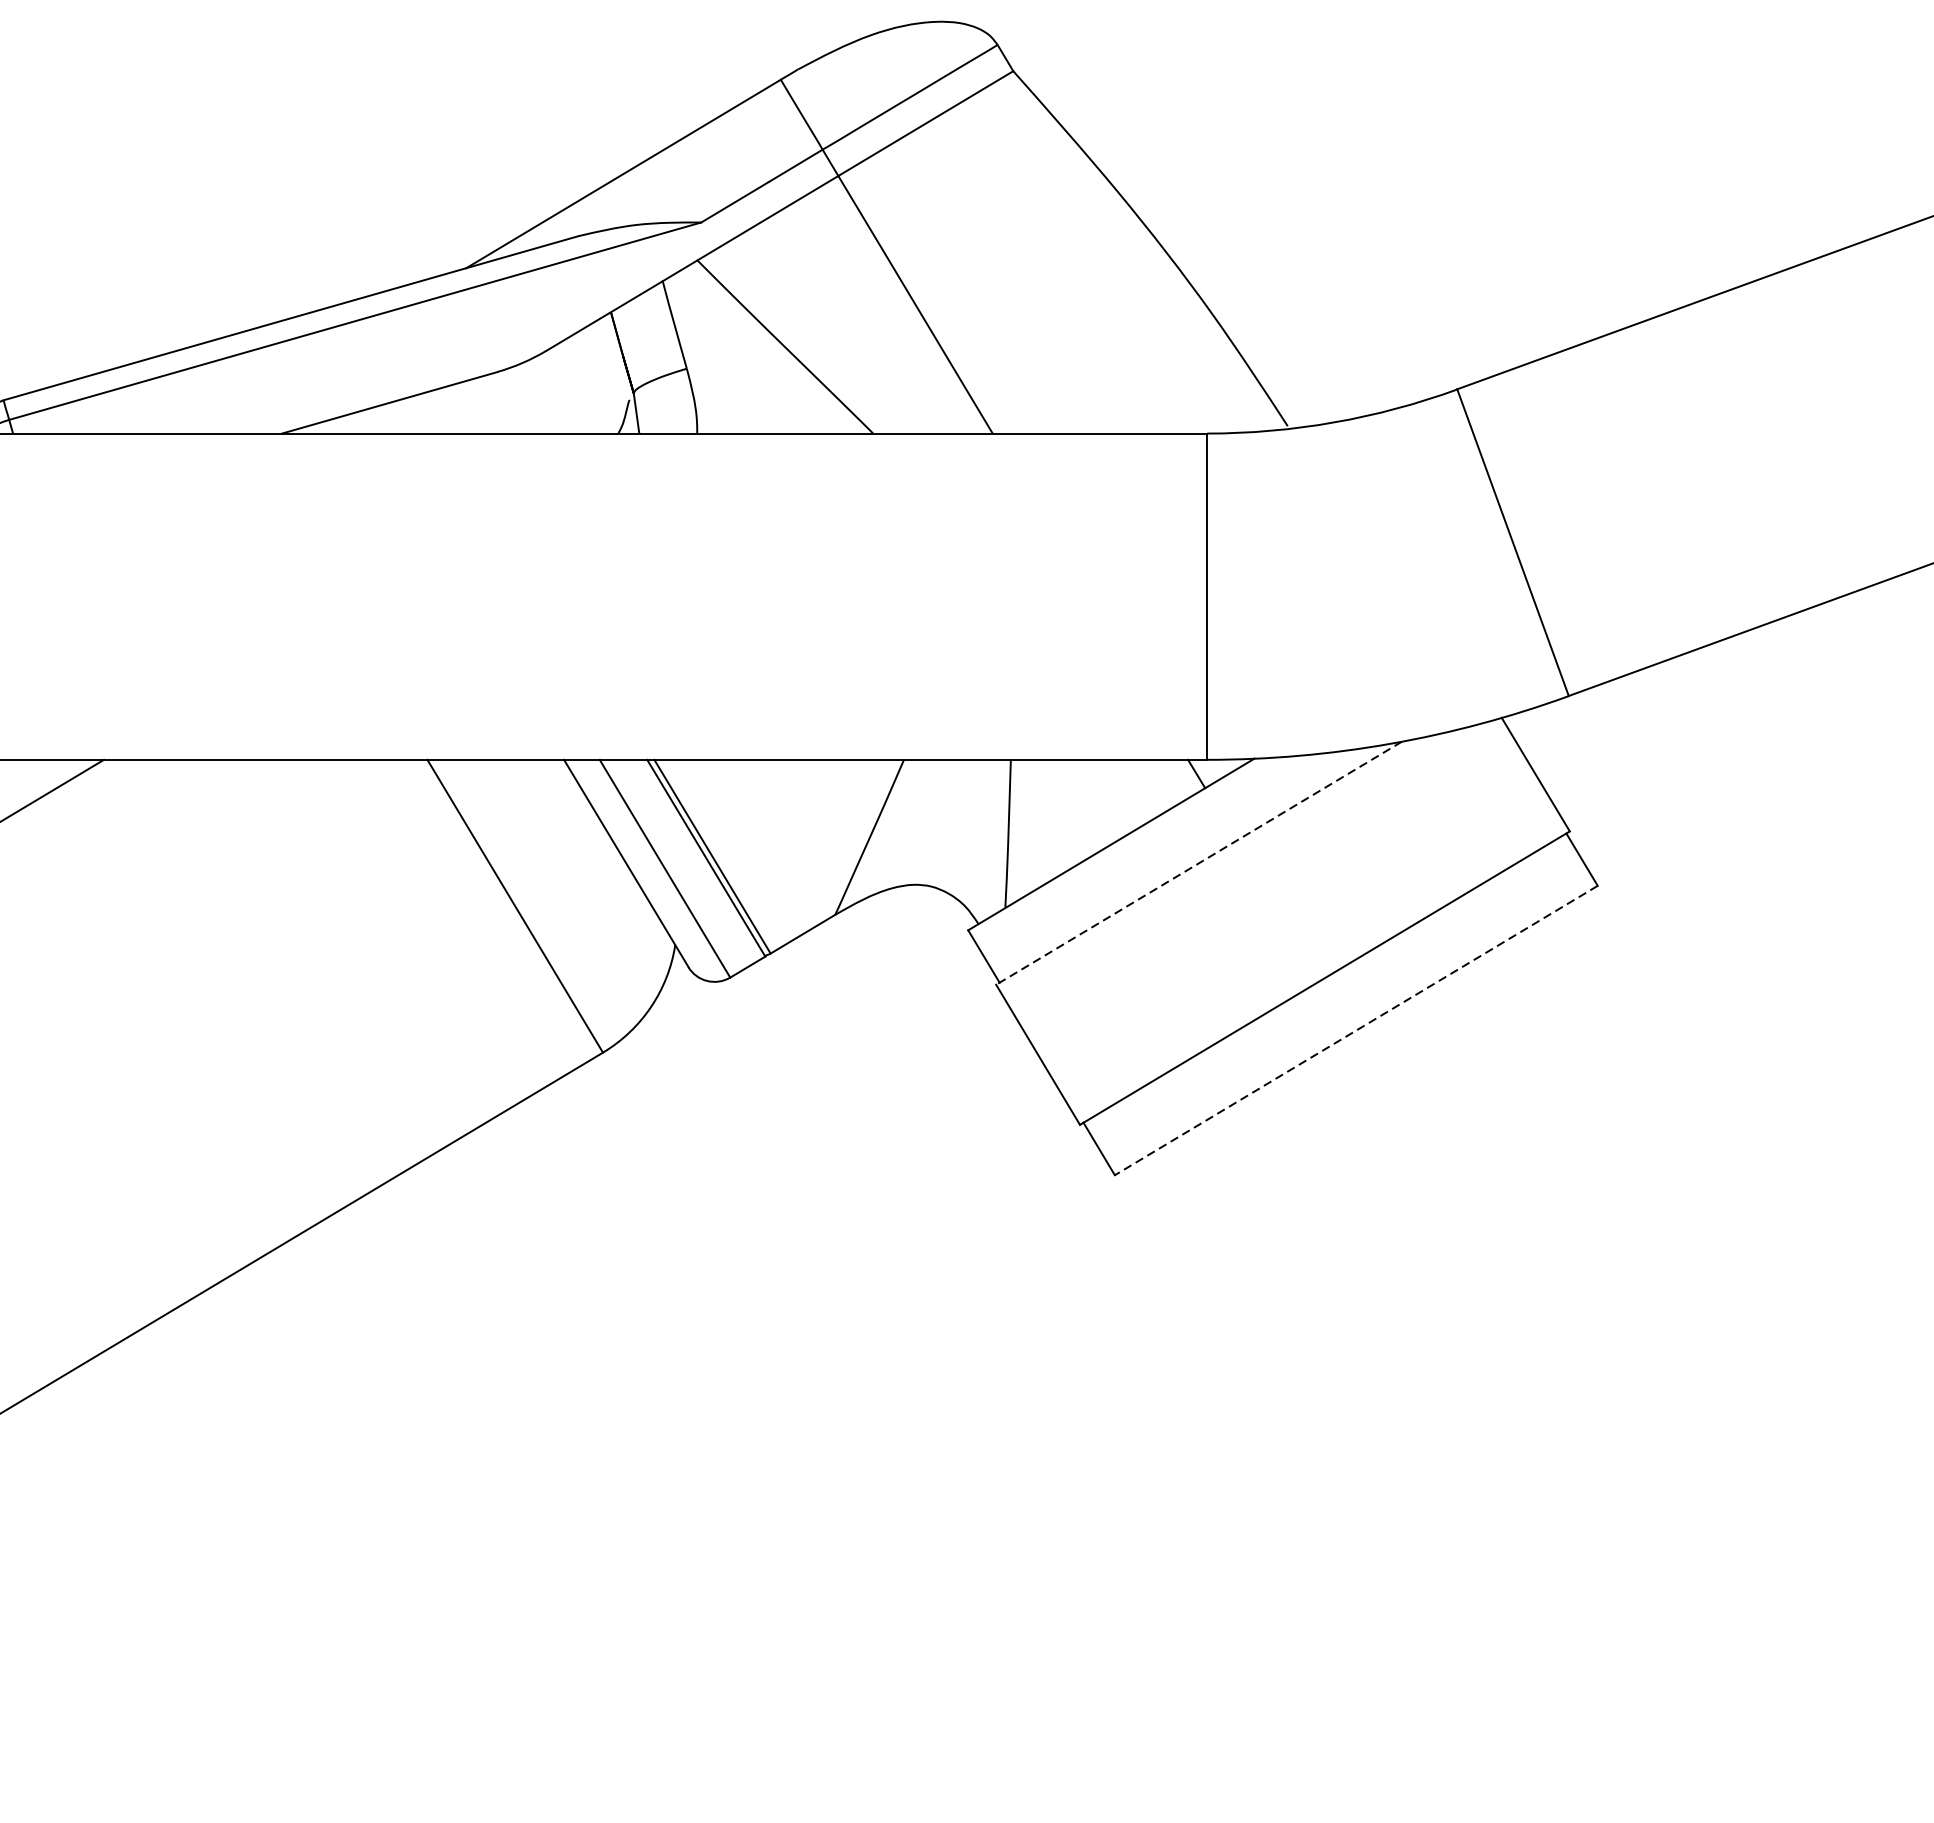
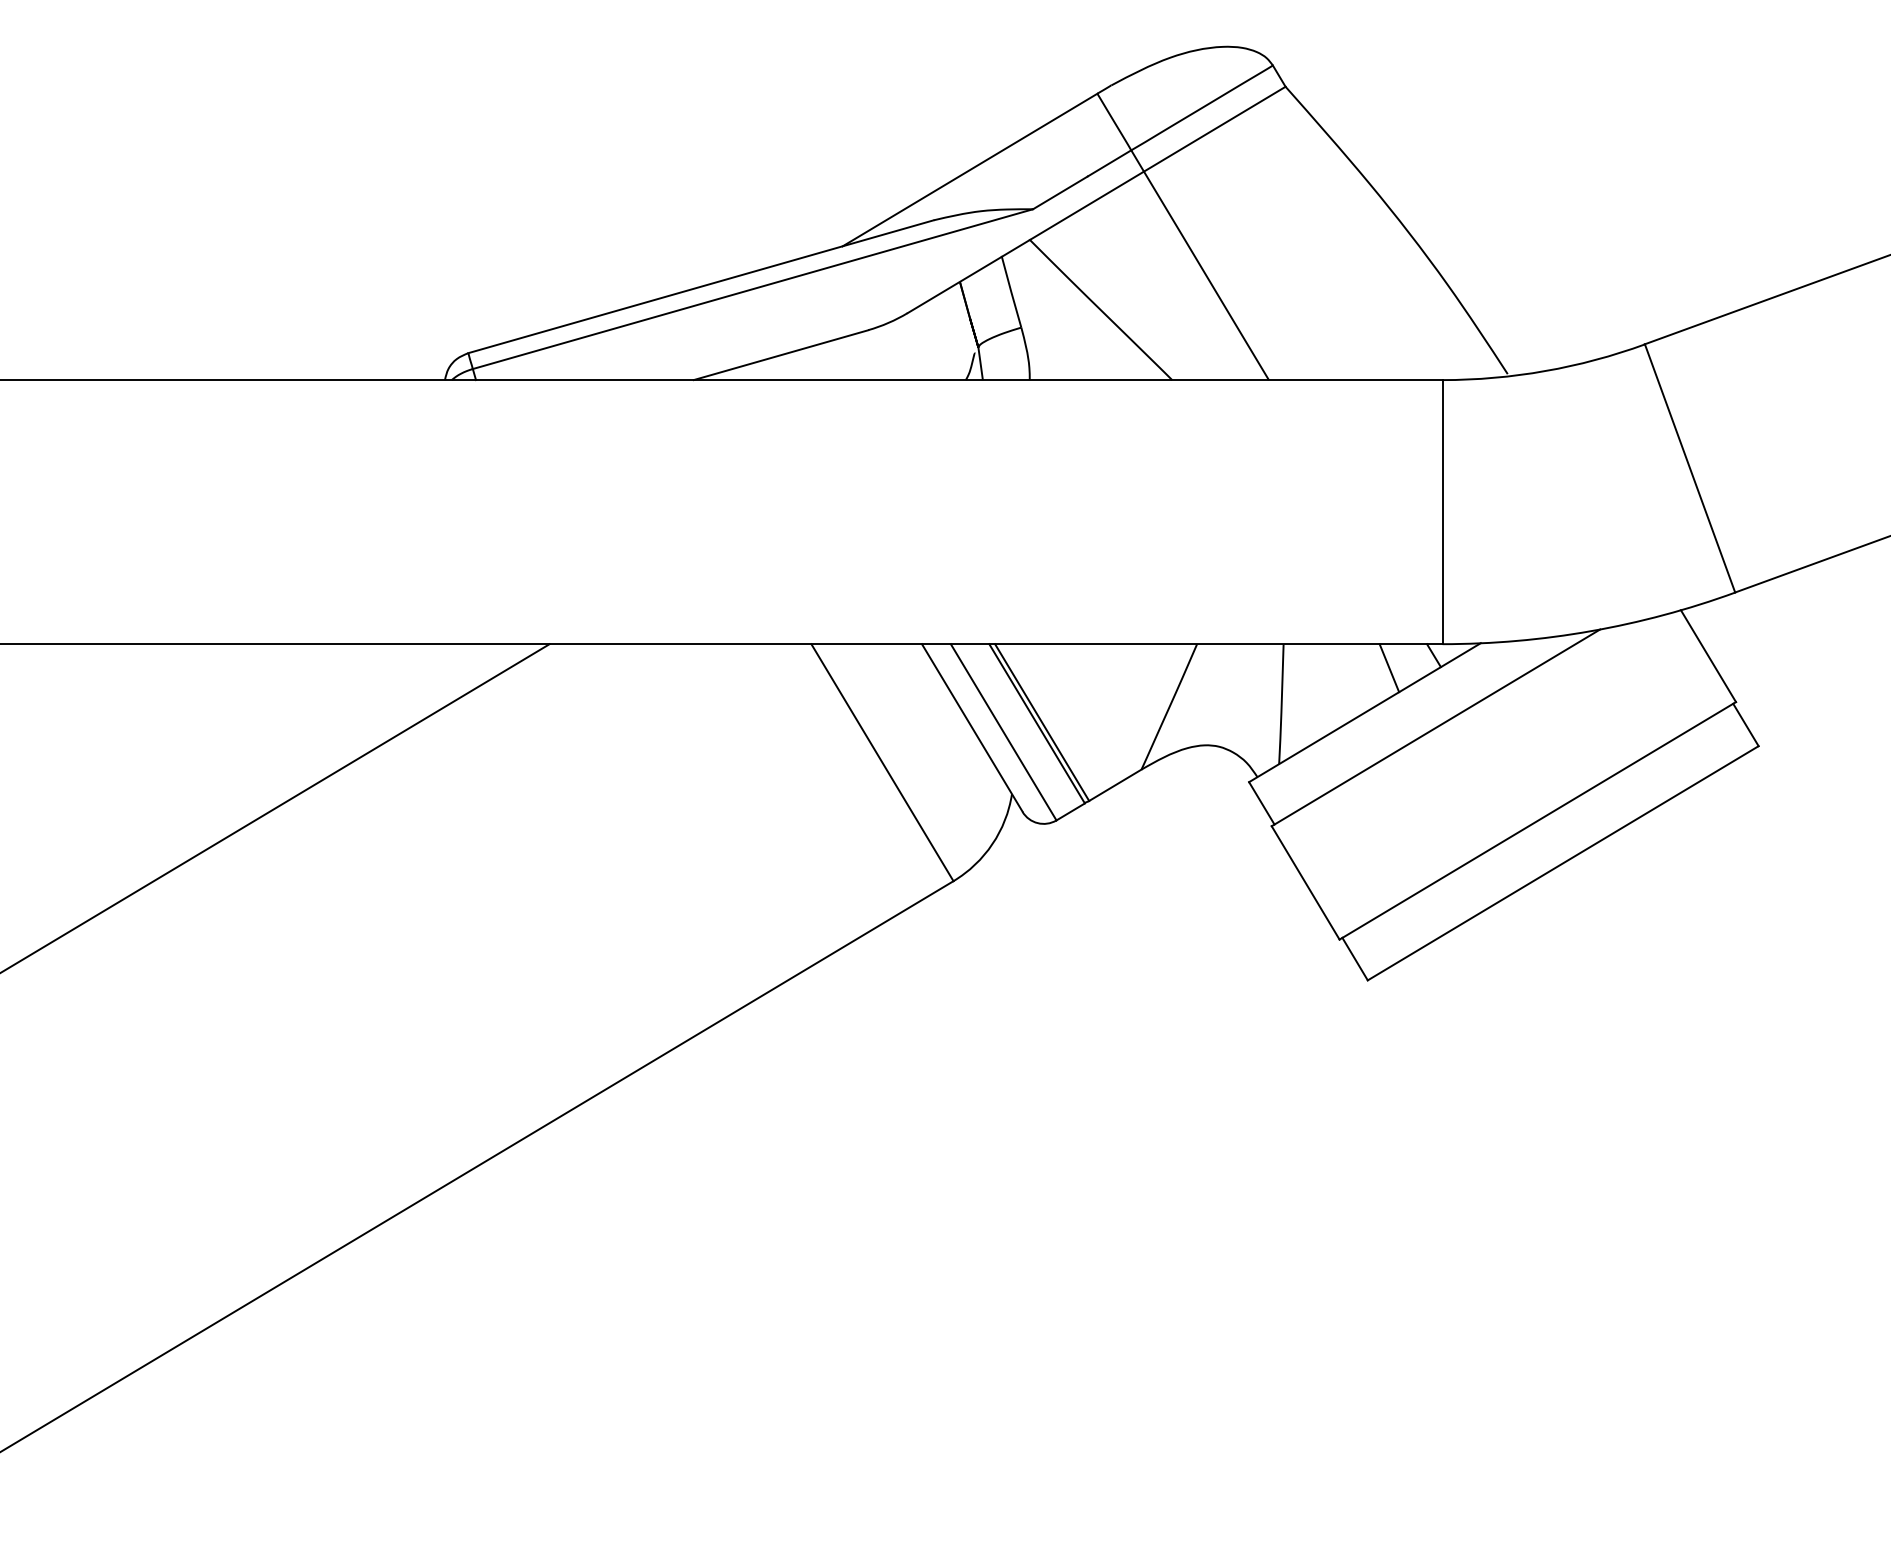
line: (1141, 789) -> (1389, 668), added
line: (1198, 864) -> (1435, 728), dashed -> solid
line: (1356, 1030) -> (1563, 863), dashed -> solid

